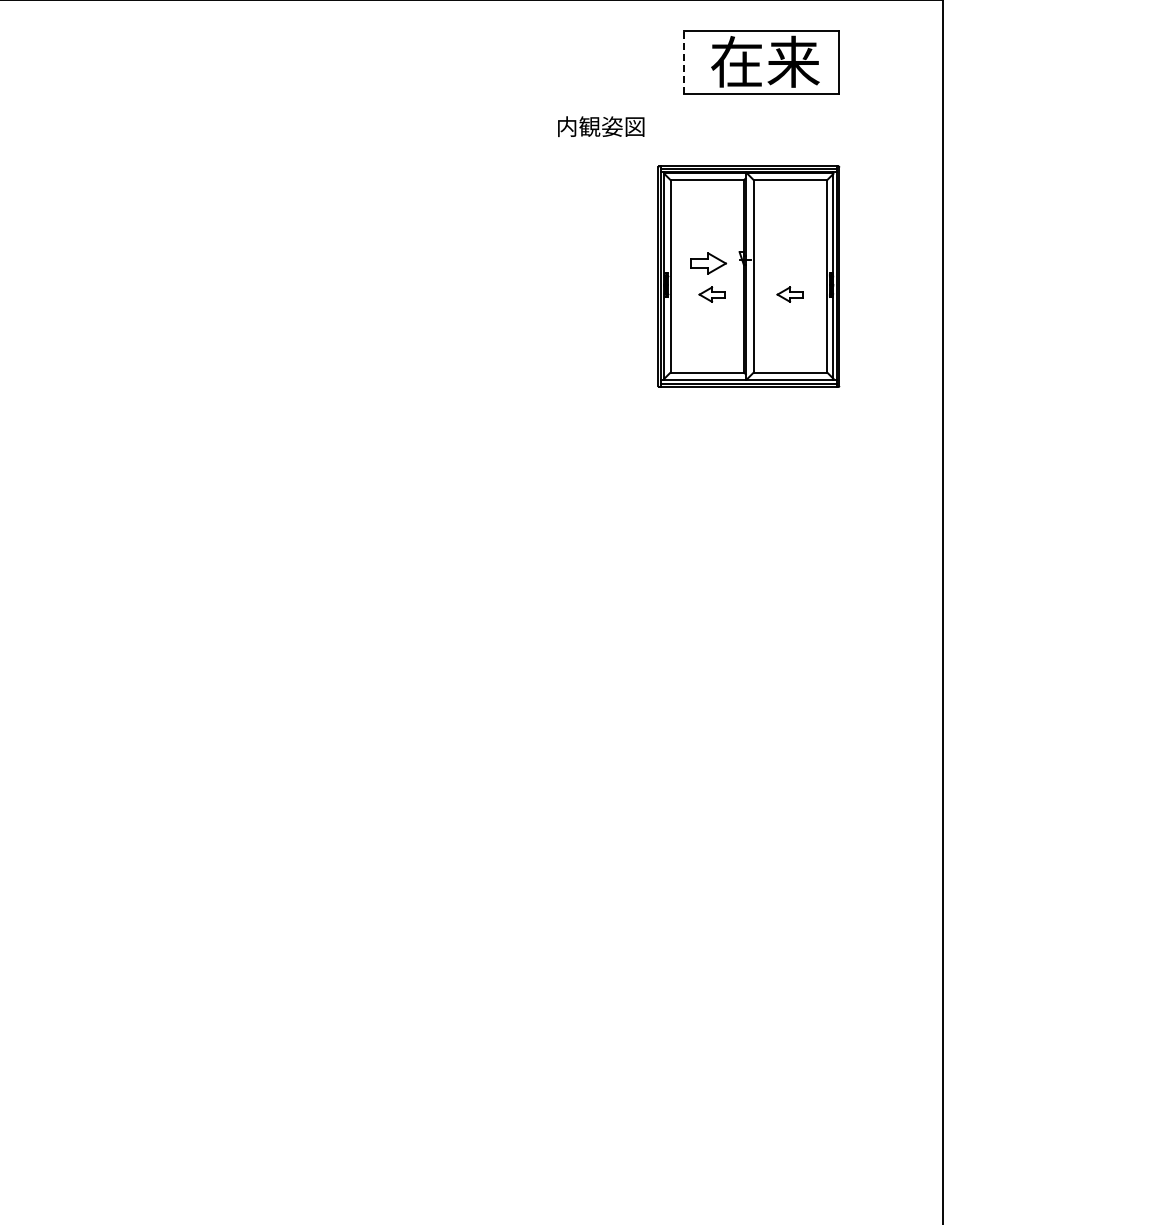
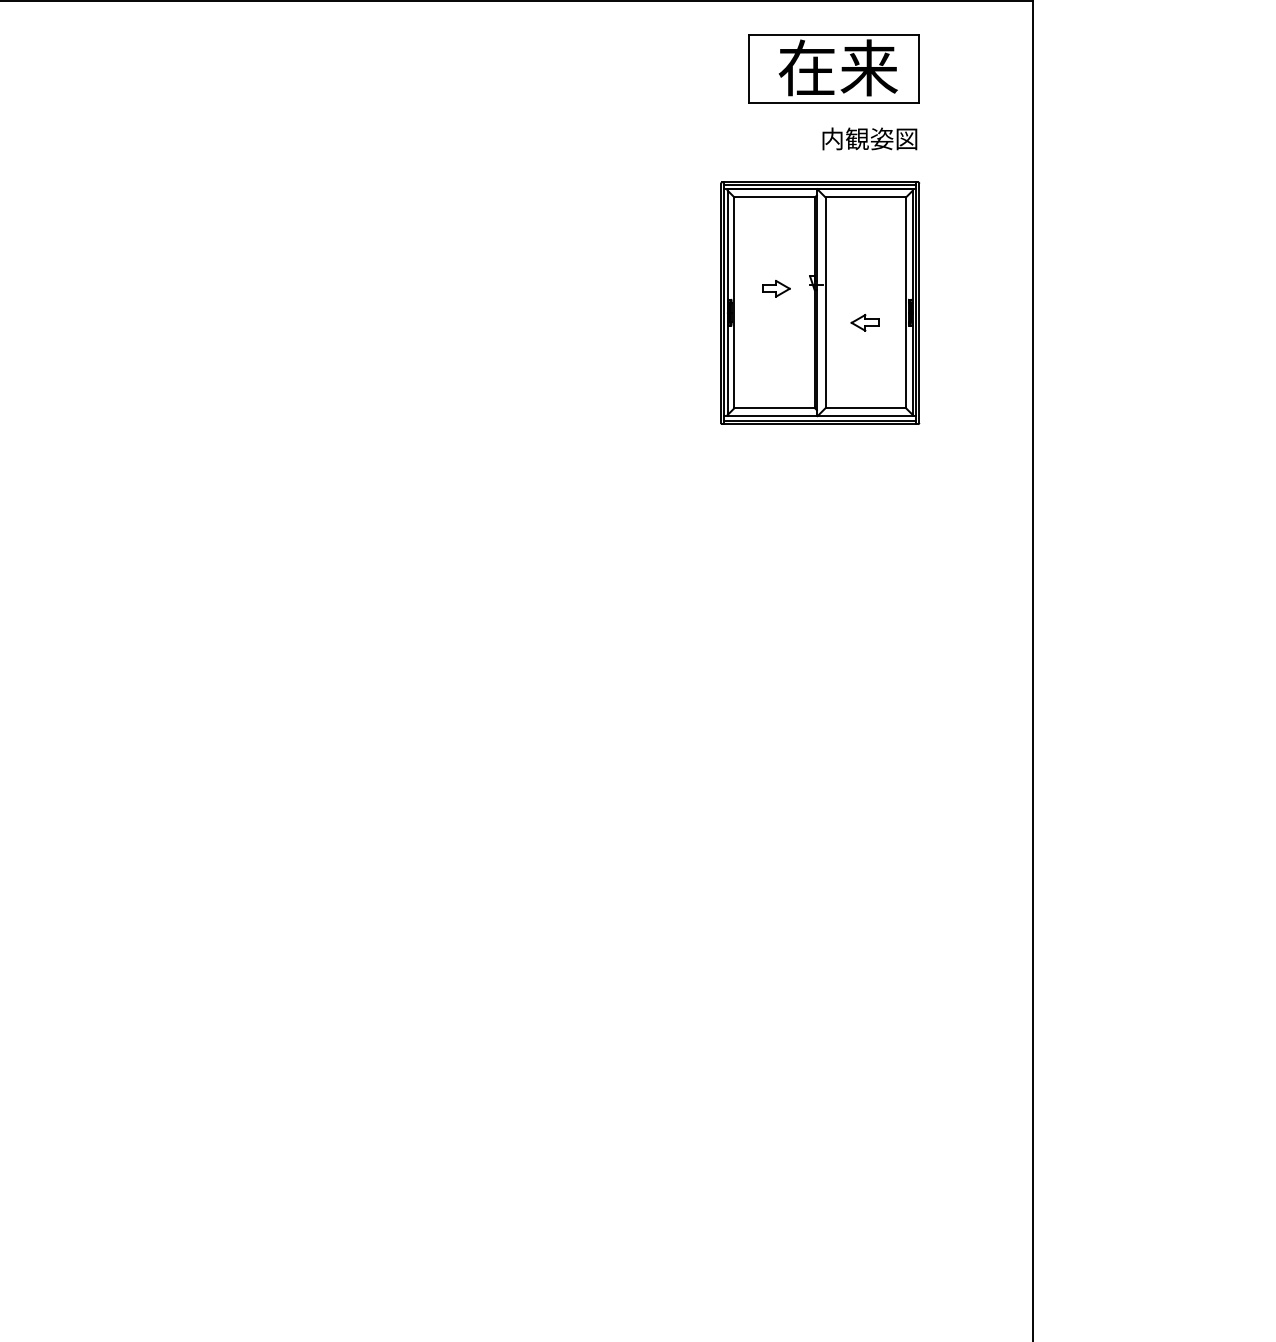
line: (683, 62) -> (748, 68), dashed -> solid
text: (601, 126) -> (870, 138), moved
part: (708, 263) -> (775, 288), size x0.71
part: (711, 294) -> (779, 322), removed

